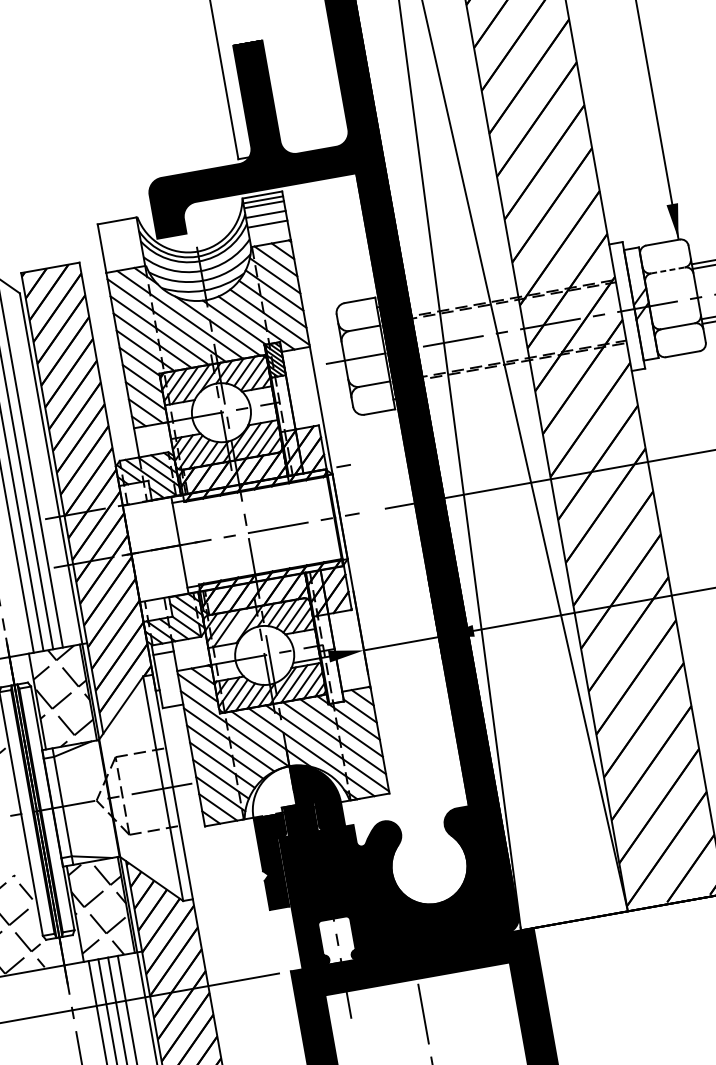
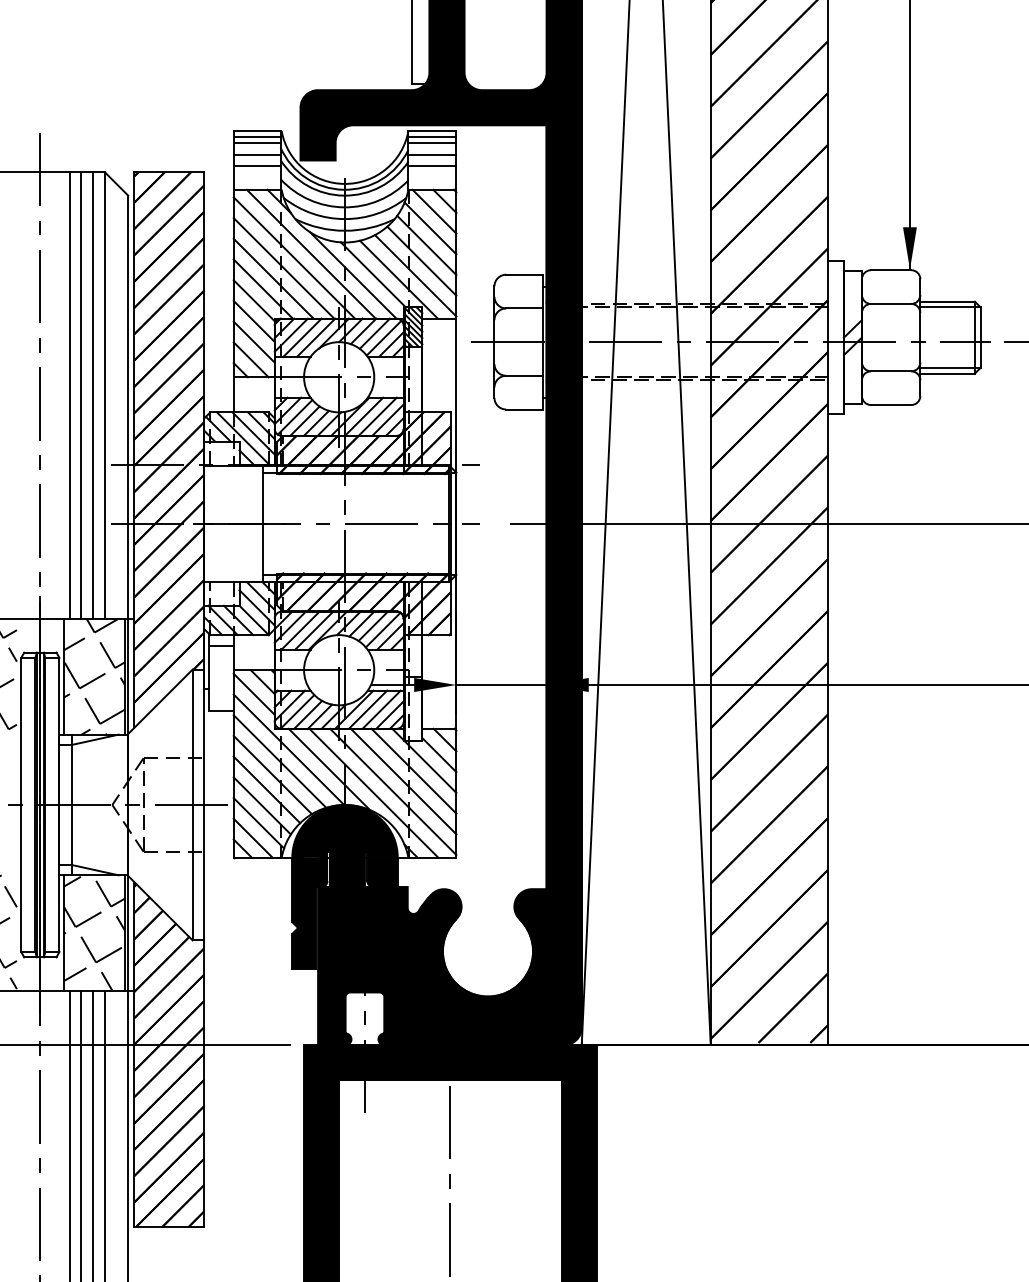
line: (117, 226) -> (256, 137), added
line: (118, 230) -> (256, 142), added
line: (120, 240) -> (256, 154), added
line: (121, 250) -> (256, 166), added
line: (668, 270) -> (891, 303), dashed -> solid
line: (238, 626) -> (314, 630), added
fill: (271, 791) -> (318, 830), added

